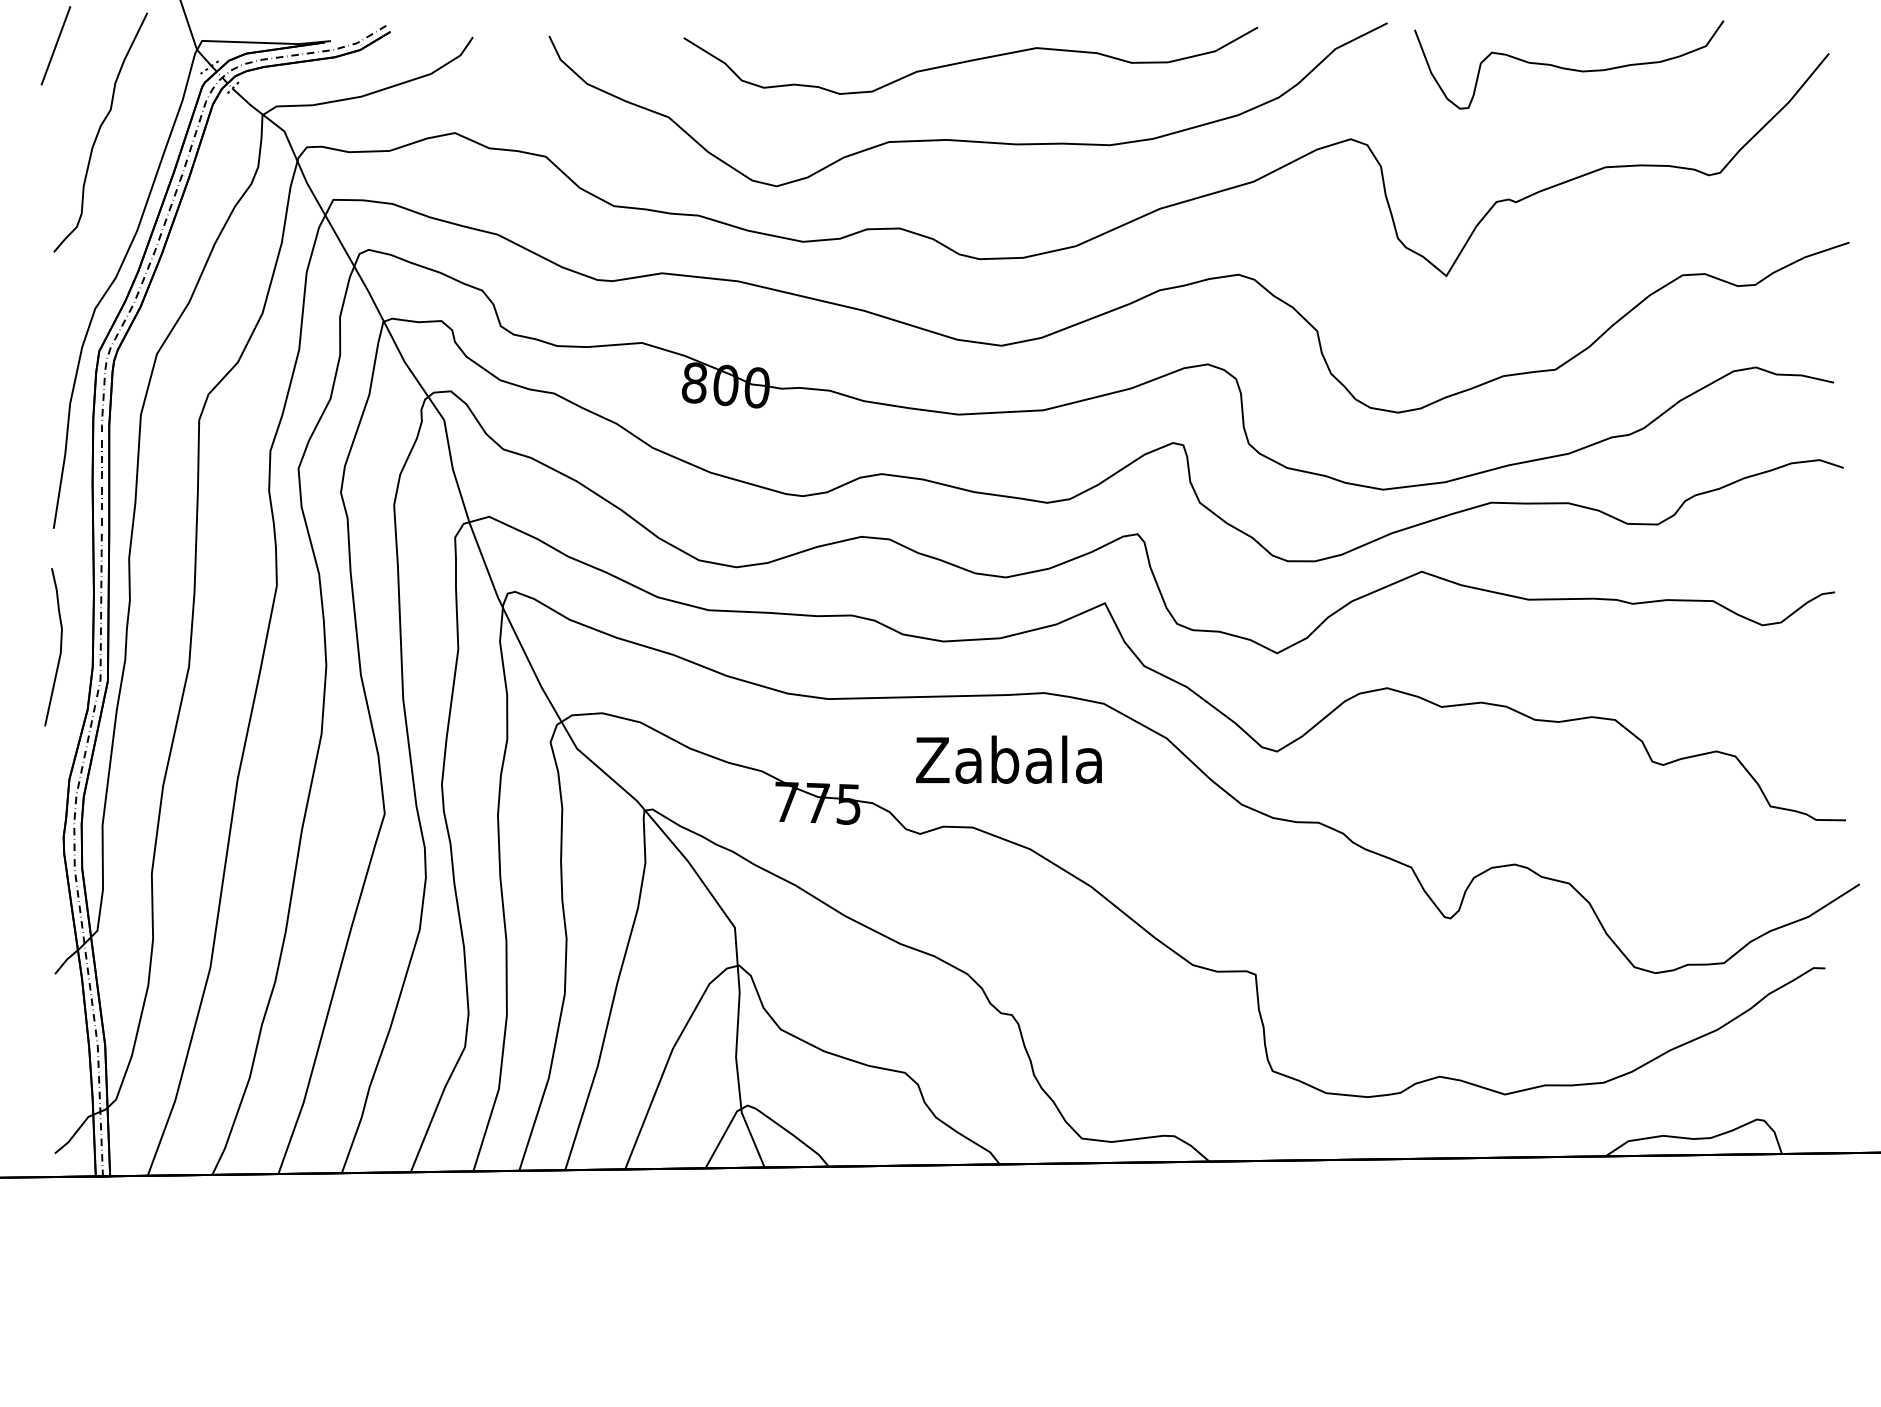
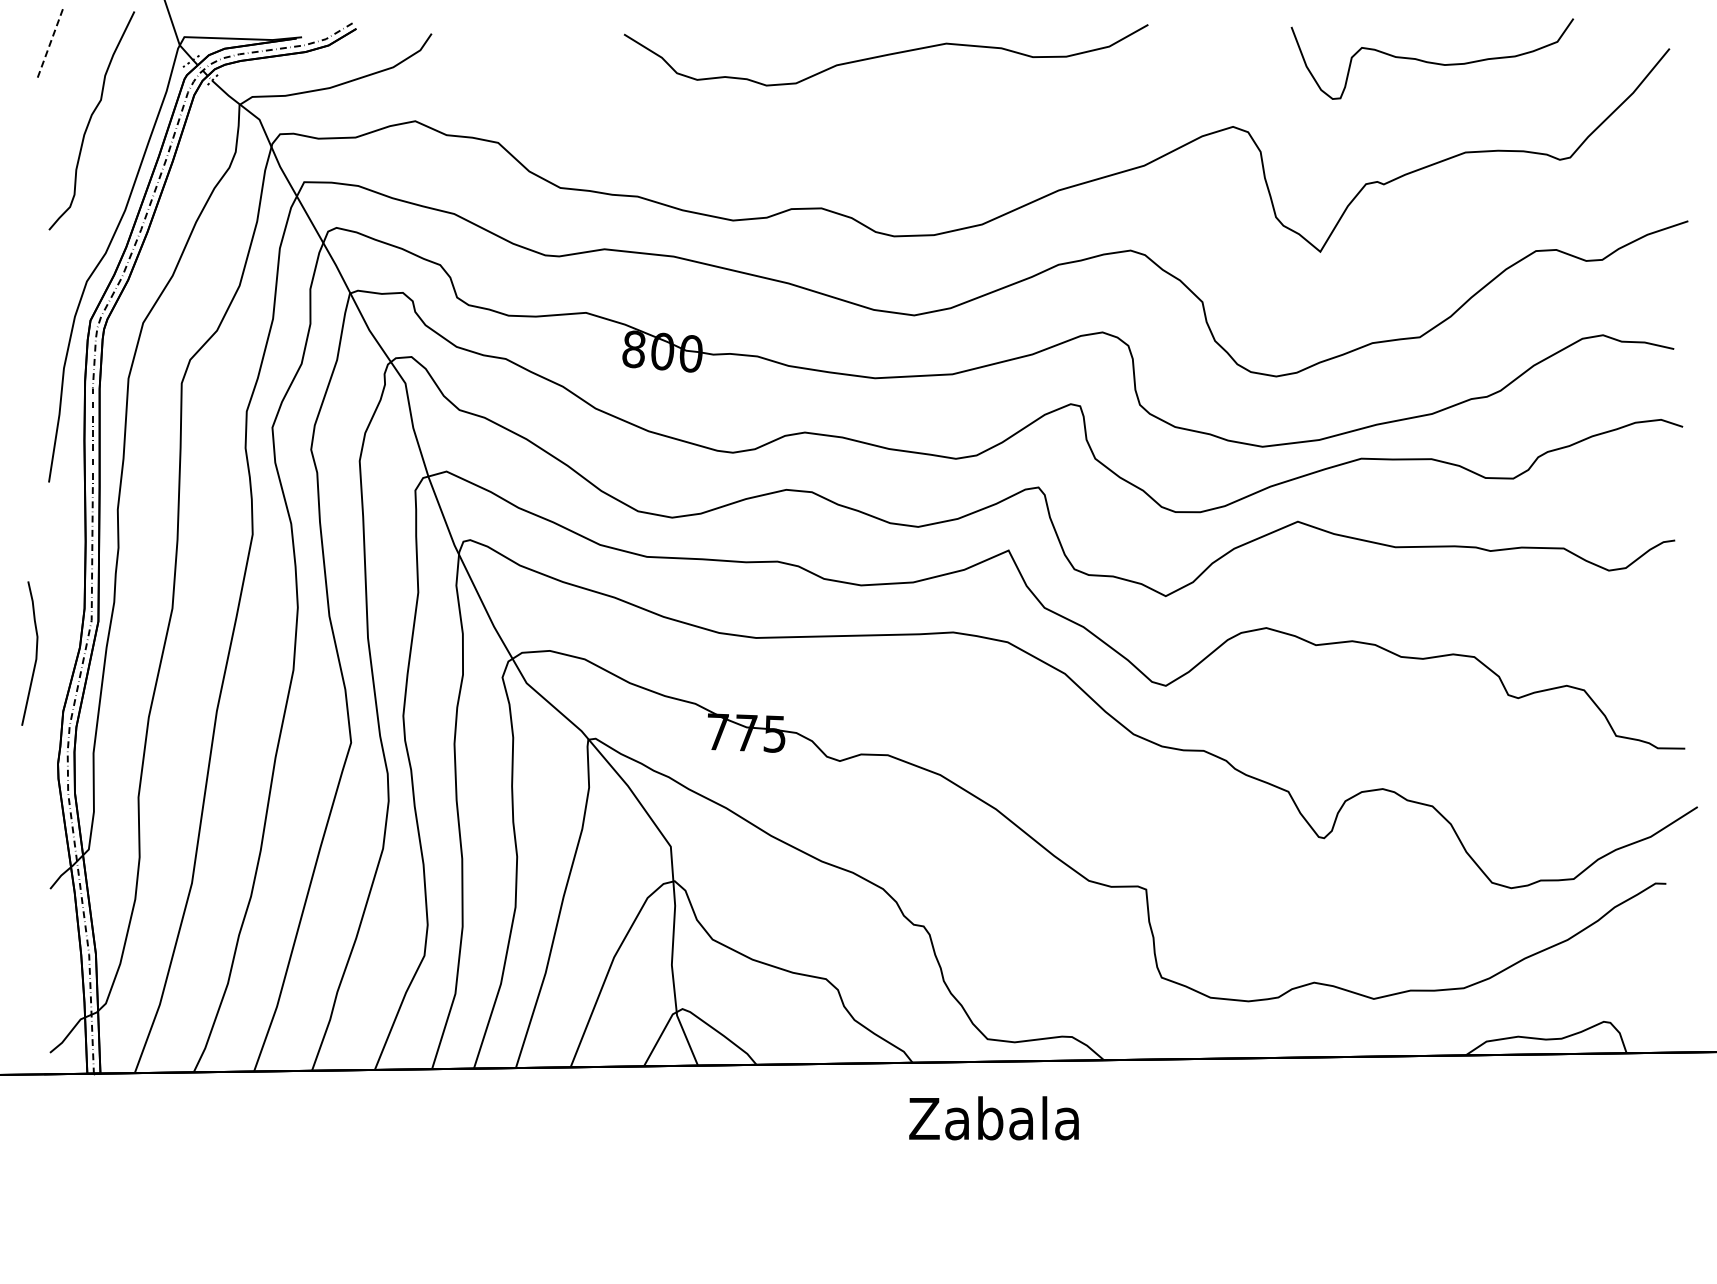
line: (56, 45) -> (51, 41), solid -> dashed
curve: (967, 139) -> (883, 127), removed
curve: (59, 647) -> (35, 653), moved
text: (1008, 759) -> (993, 1118), moved

